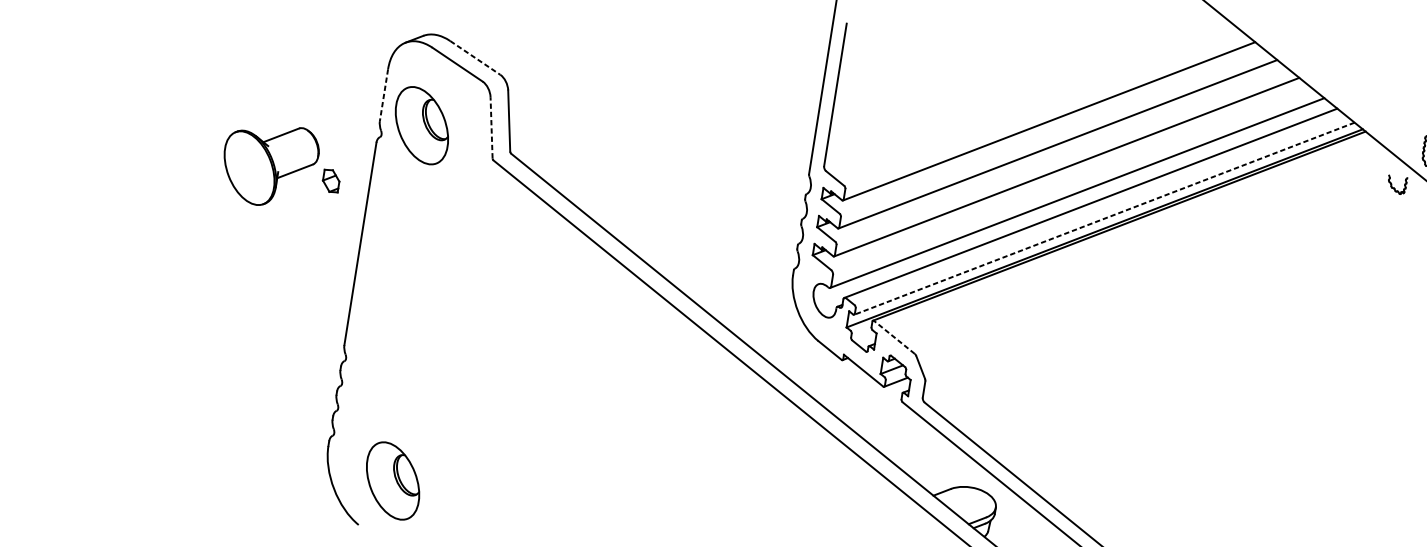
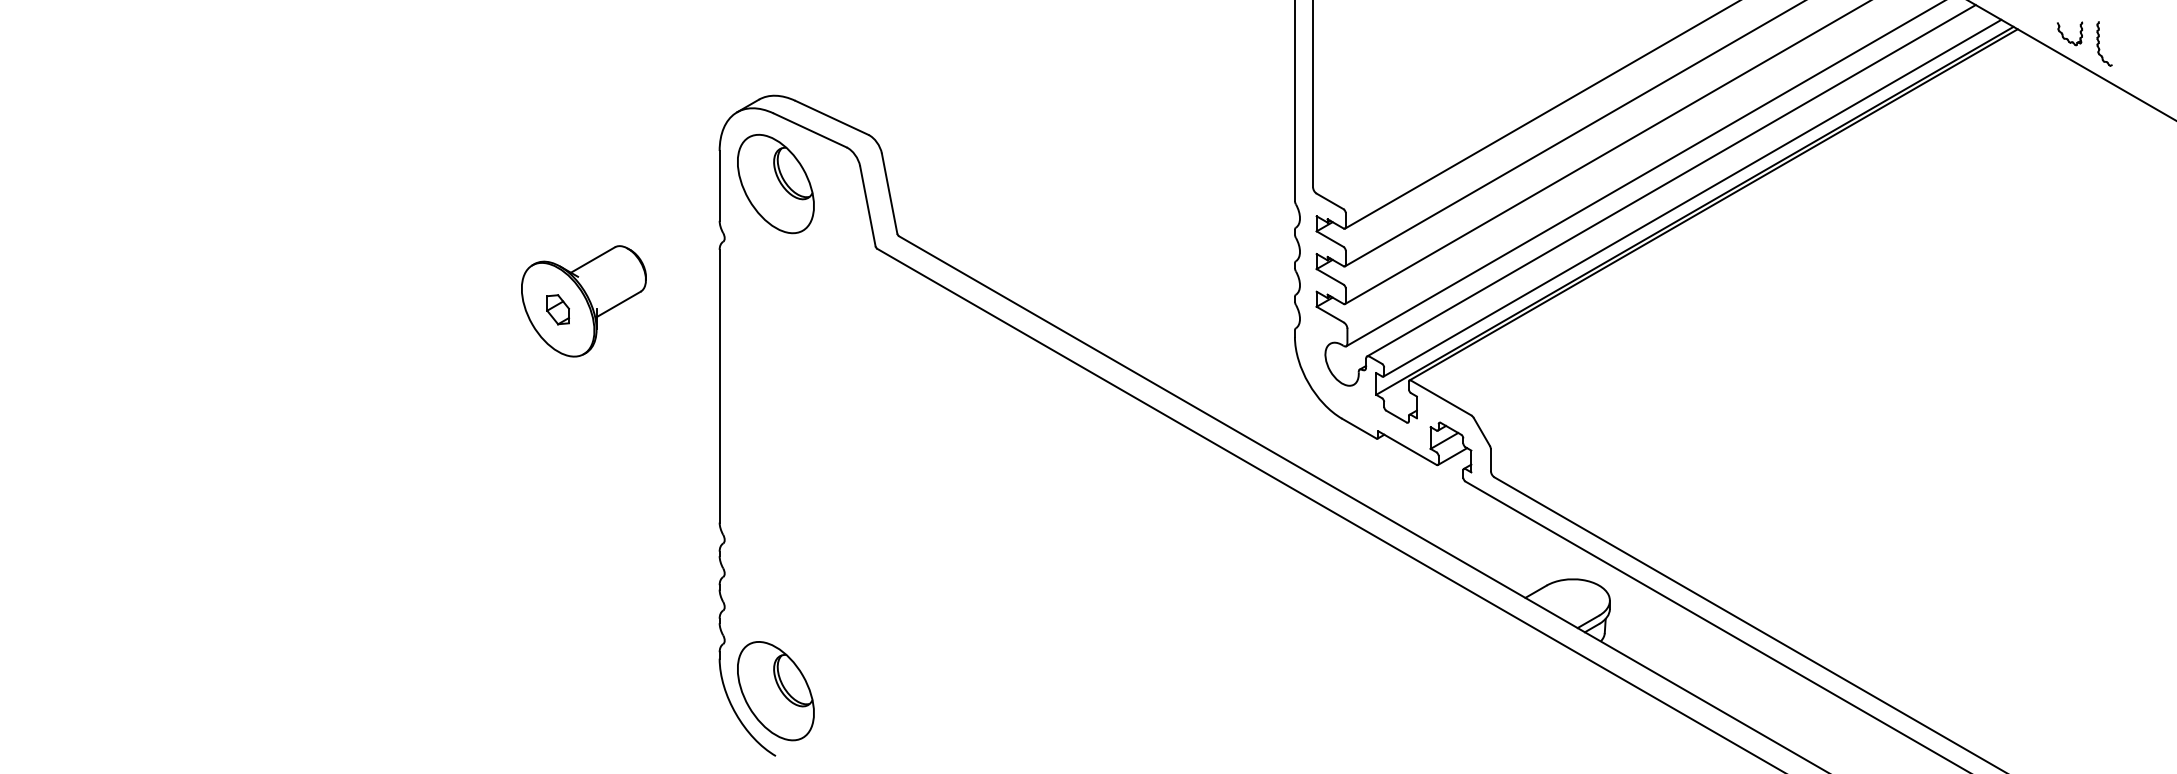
line: (475, 58) -> (832, 118), dashed -> solid
line: (383, 94) -> (719, 185), dashed -> solid
part: (421, 125) -> (775, 183), moved
line: (491, 127) -> (867, 206), dashed -> solid
part: (331, 180) -> (558, 309), moved
part: (1397, 184) -> (2070, 33), moved
line: (1104, 218) -> (1692, 198), dashed -> solid
line: (894, 337) -> (1441, 397), dashed -> solid
part: (392, 481) -> (775, 691), moved

